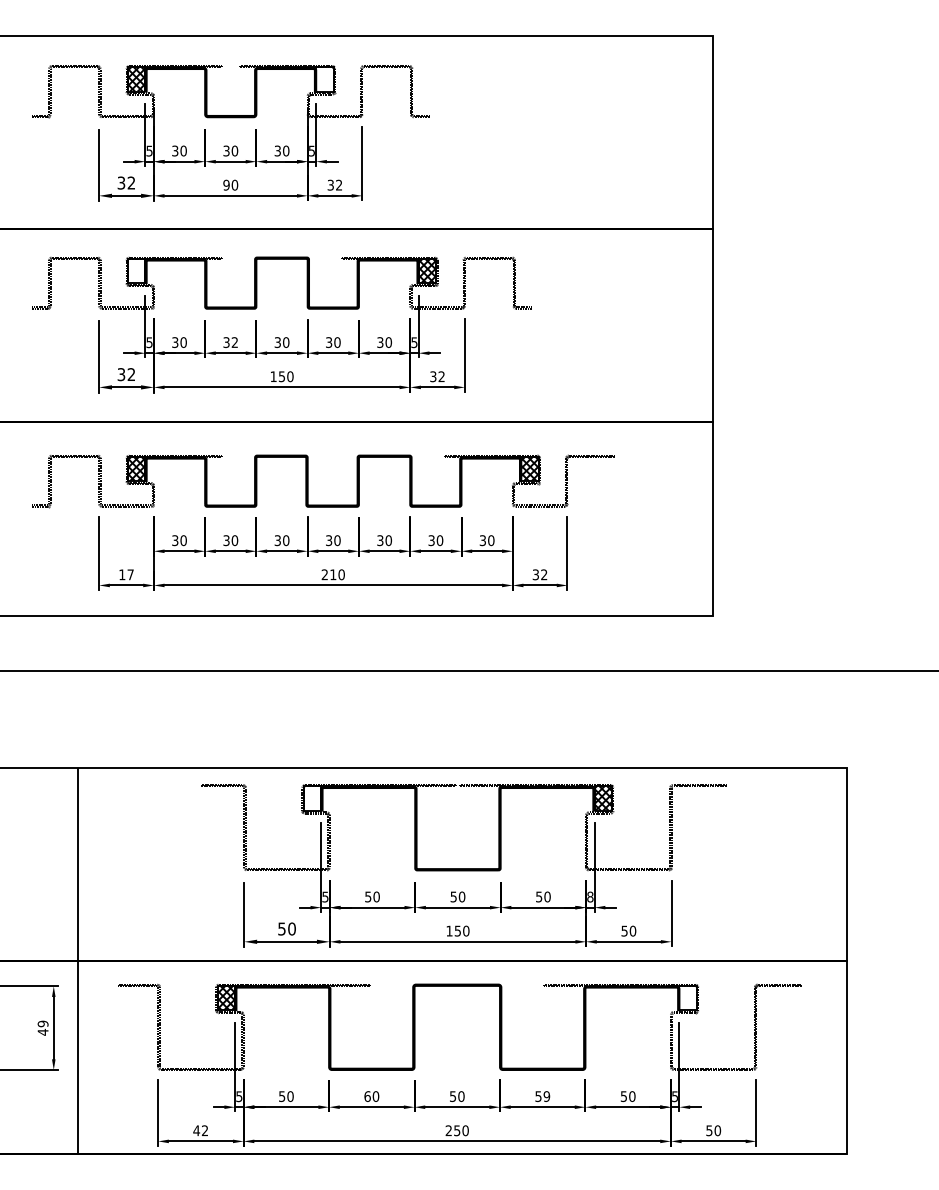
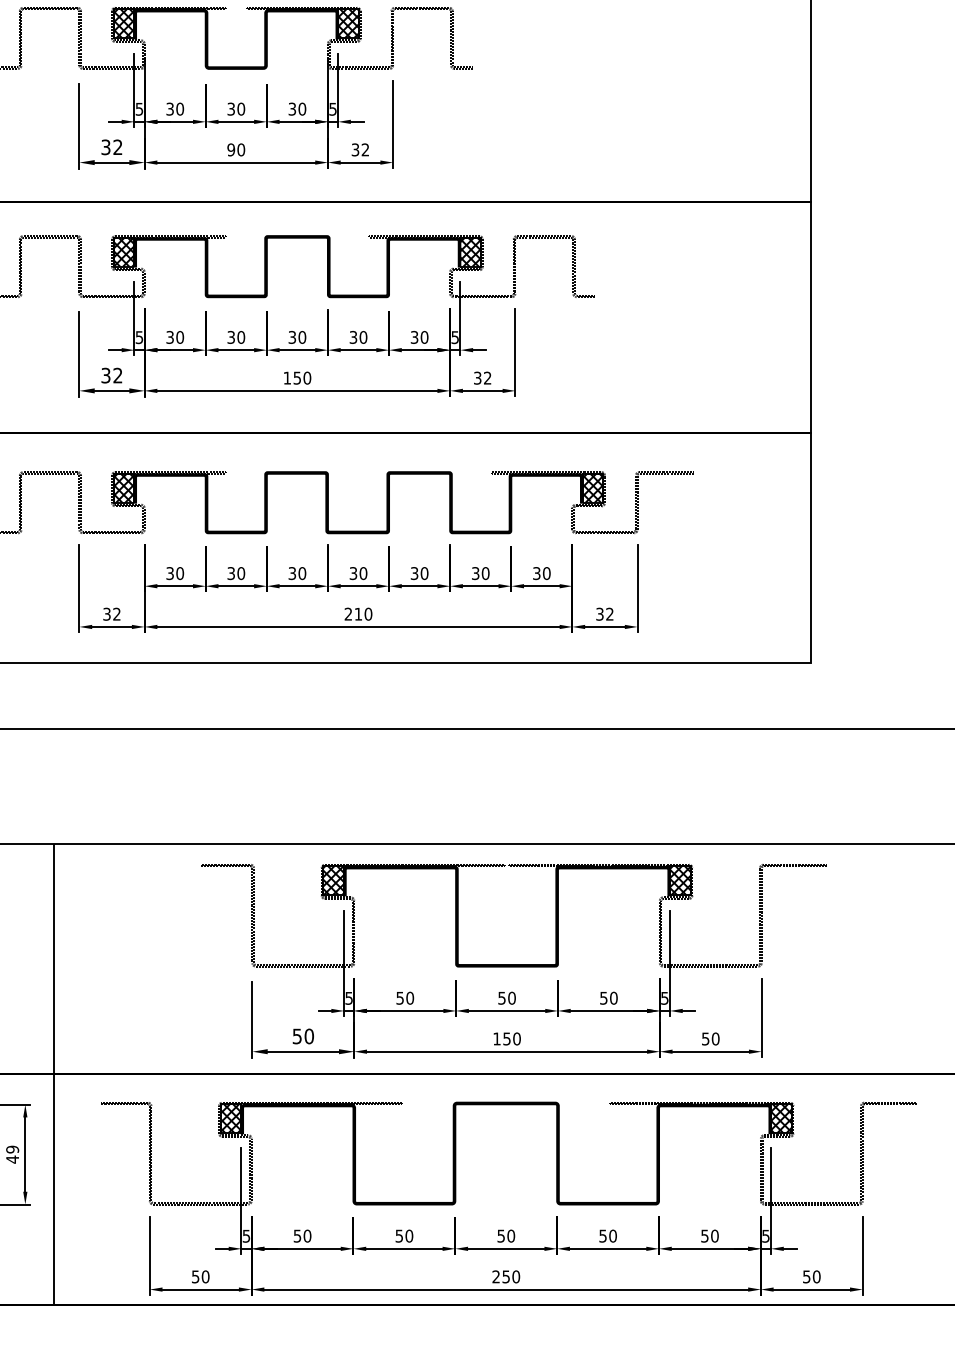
hatch: (324, 79) -> (348, 23), added
hatch: (136, 270) -> (123, 251), added
text: (234, 342) -> (240, 337), 32 -> 30
text: (126, 574) -> (112, 613), 17 -> 32
hatch: (312, 798) -> (333, 880), added
text: (590, 896) -> (665, 997), 8 -> 5
hatch: (687, 997) -> (780, 1118), added
text: (367, 1096) -> (399, 1236), 60 -> 50
text: (546, 1096) -> (612, 1236), 59 -> 50
text: (200, 1130) -> (200, 1276), 42 -> 50

